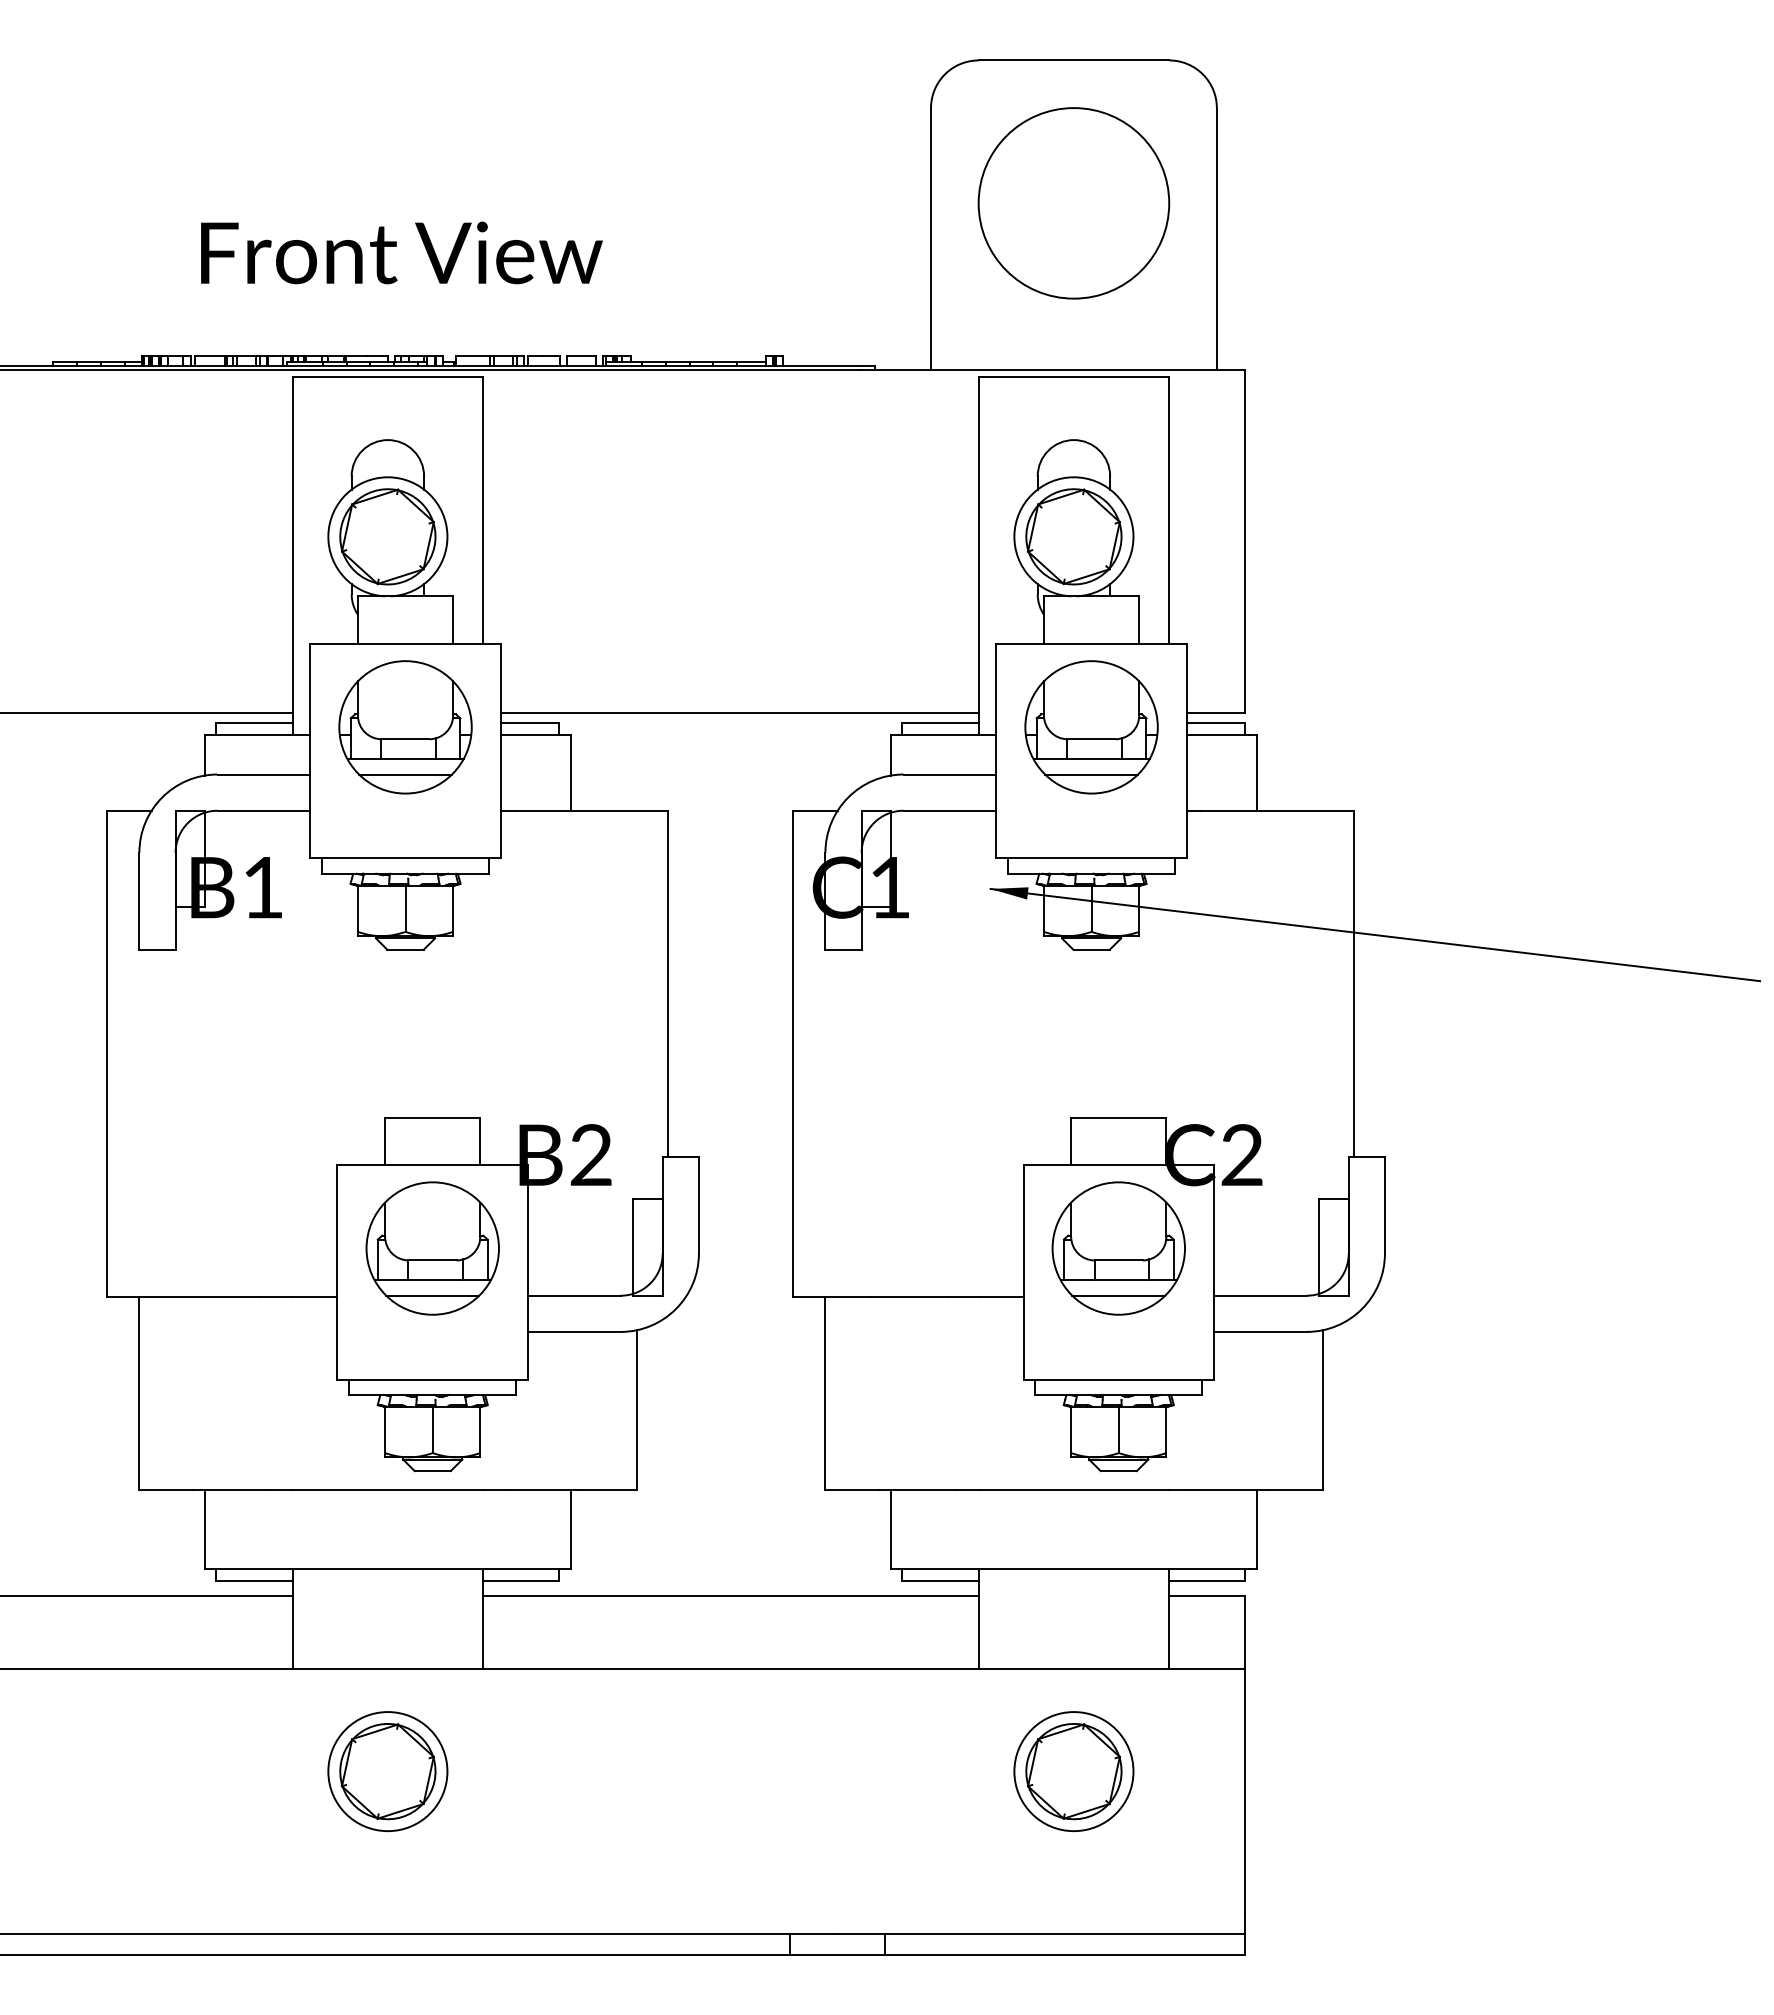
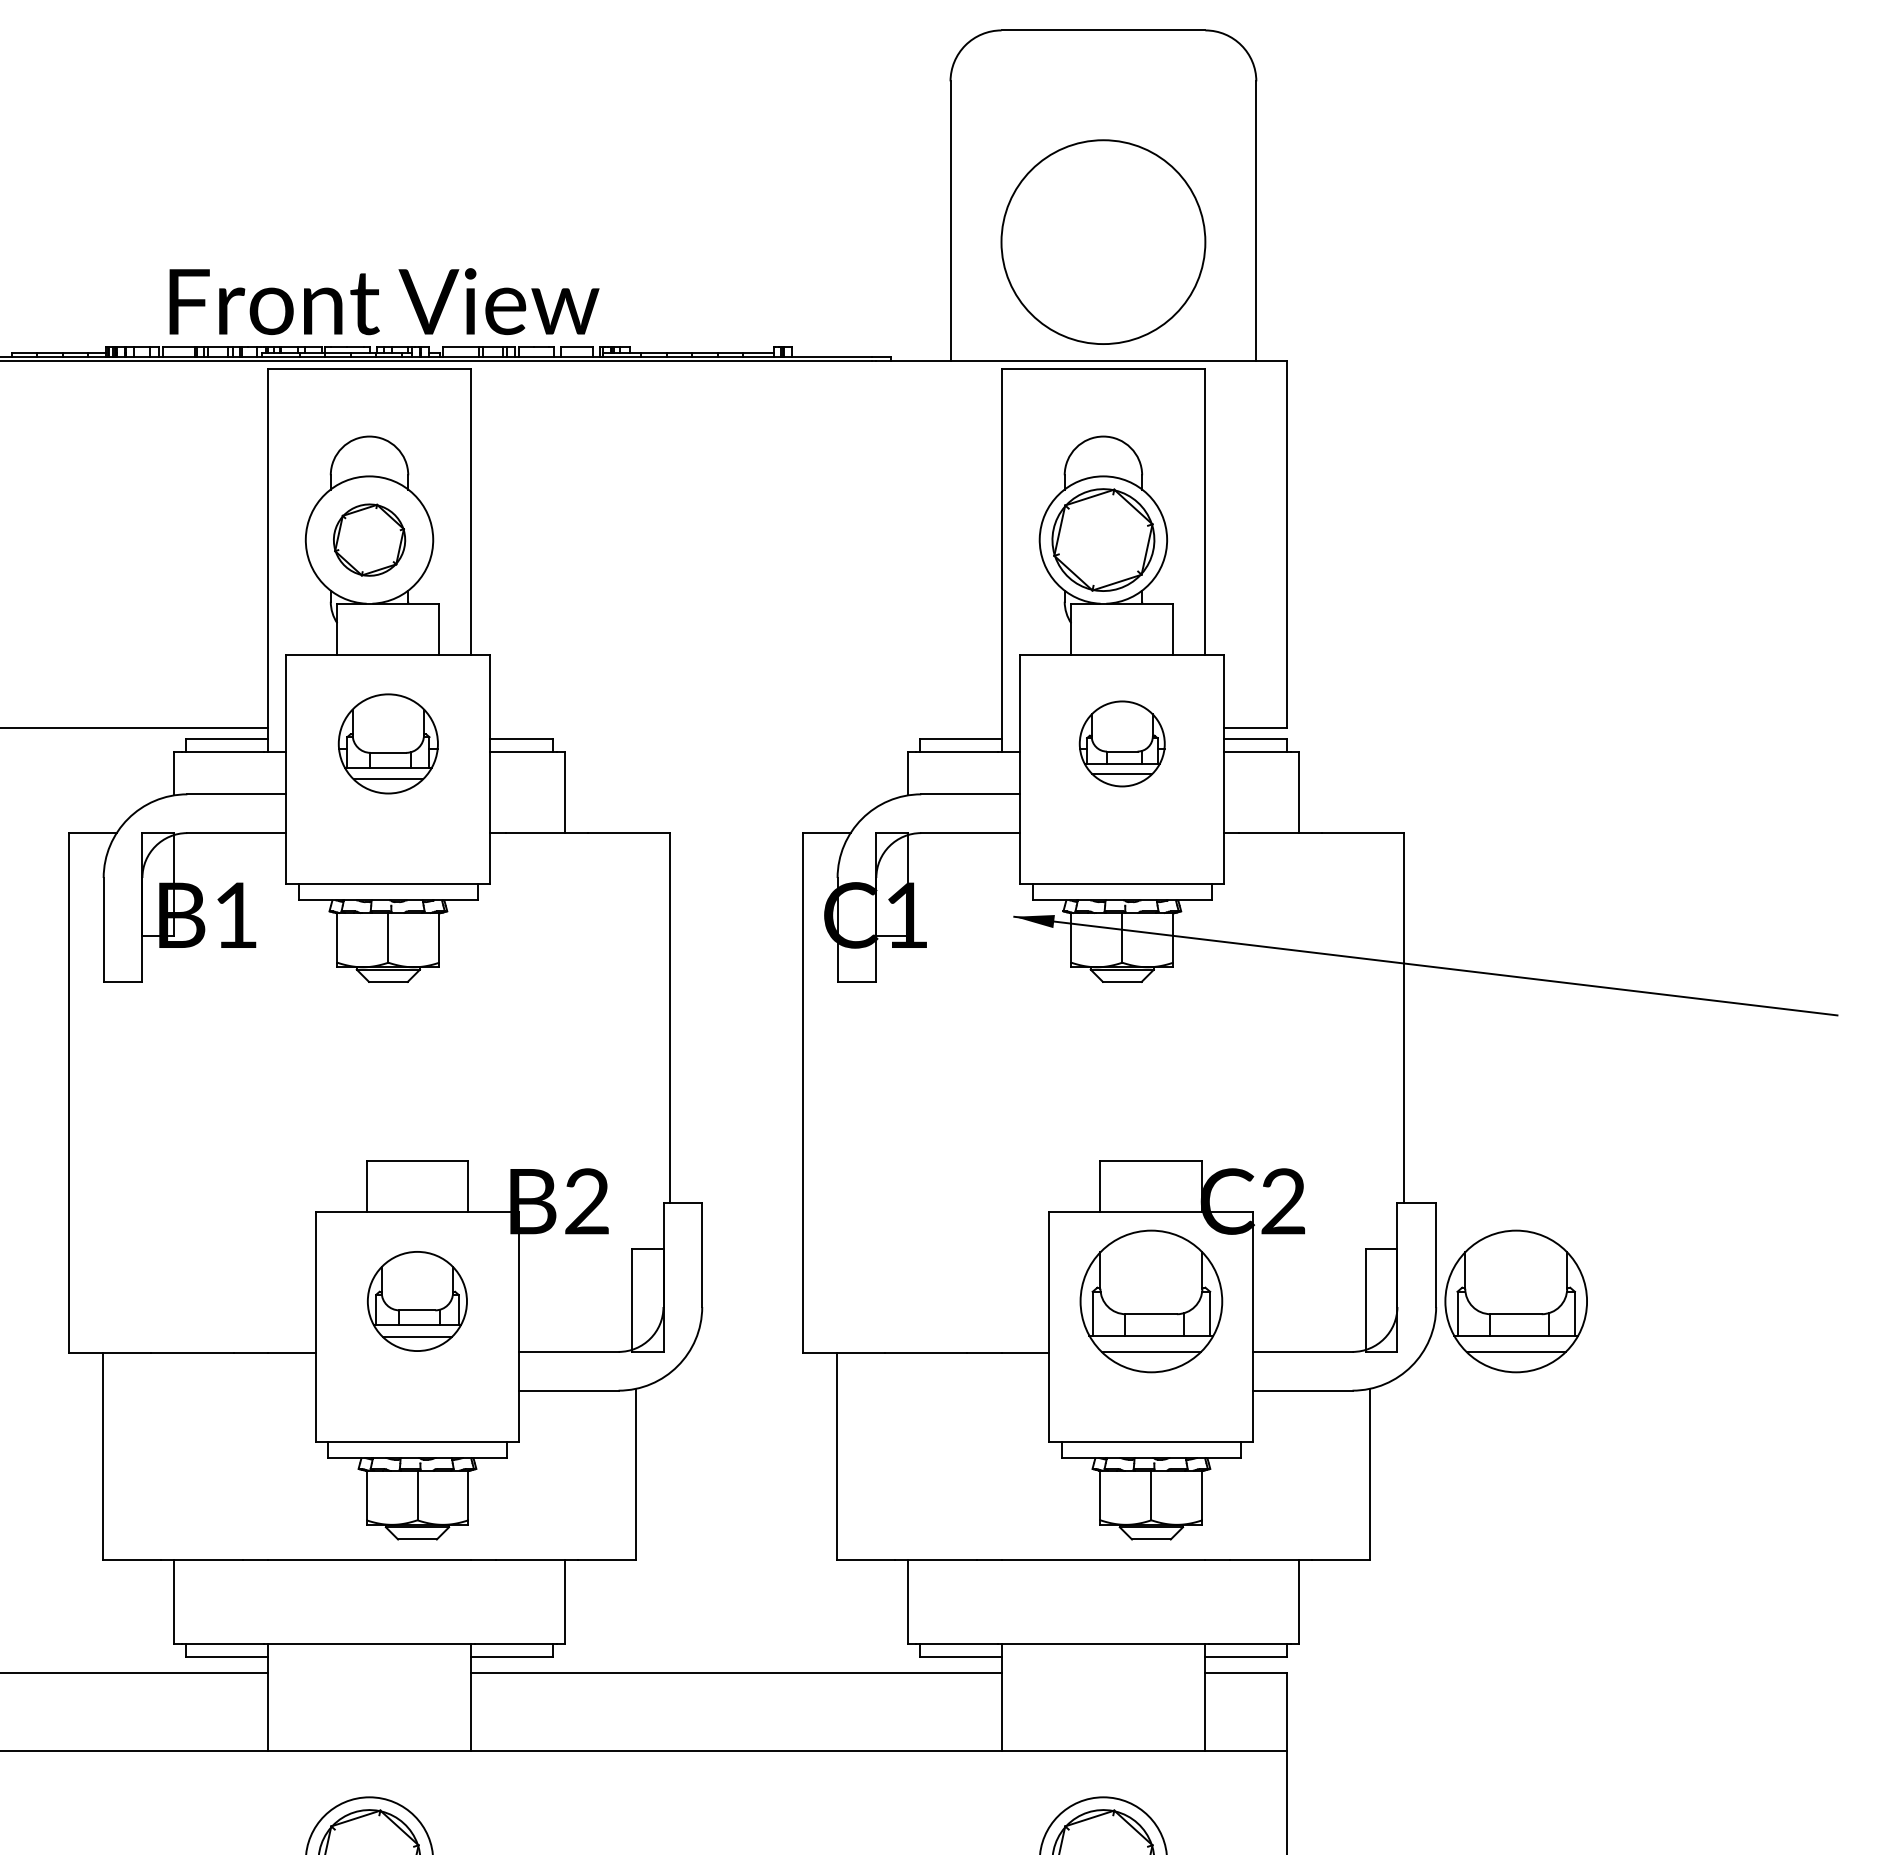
circle: (1073, 203) -> (1102, 242), moved
text: (401, 252) -> (384, 301), moved
part: (387, 536) -> (369, 539), size x0.7
line: (739, 712) -> (745, 728), removed
part: (405, 727) -> (388, 744), size x0.7
part: (1091, 727) -> (1122, 744), size x0.6
part: (432, 1248) -> (417, 1301), size x0.7
part: (1459, 1248) -> (1515, 1301), added

